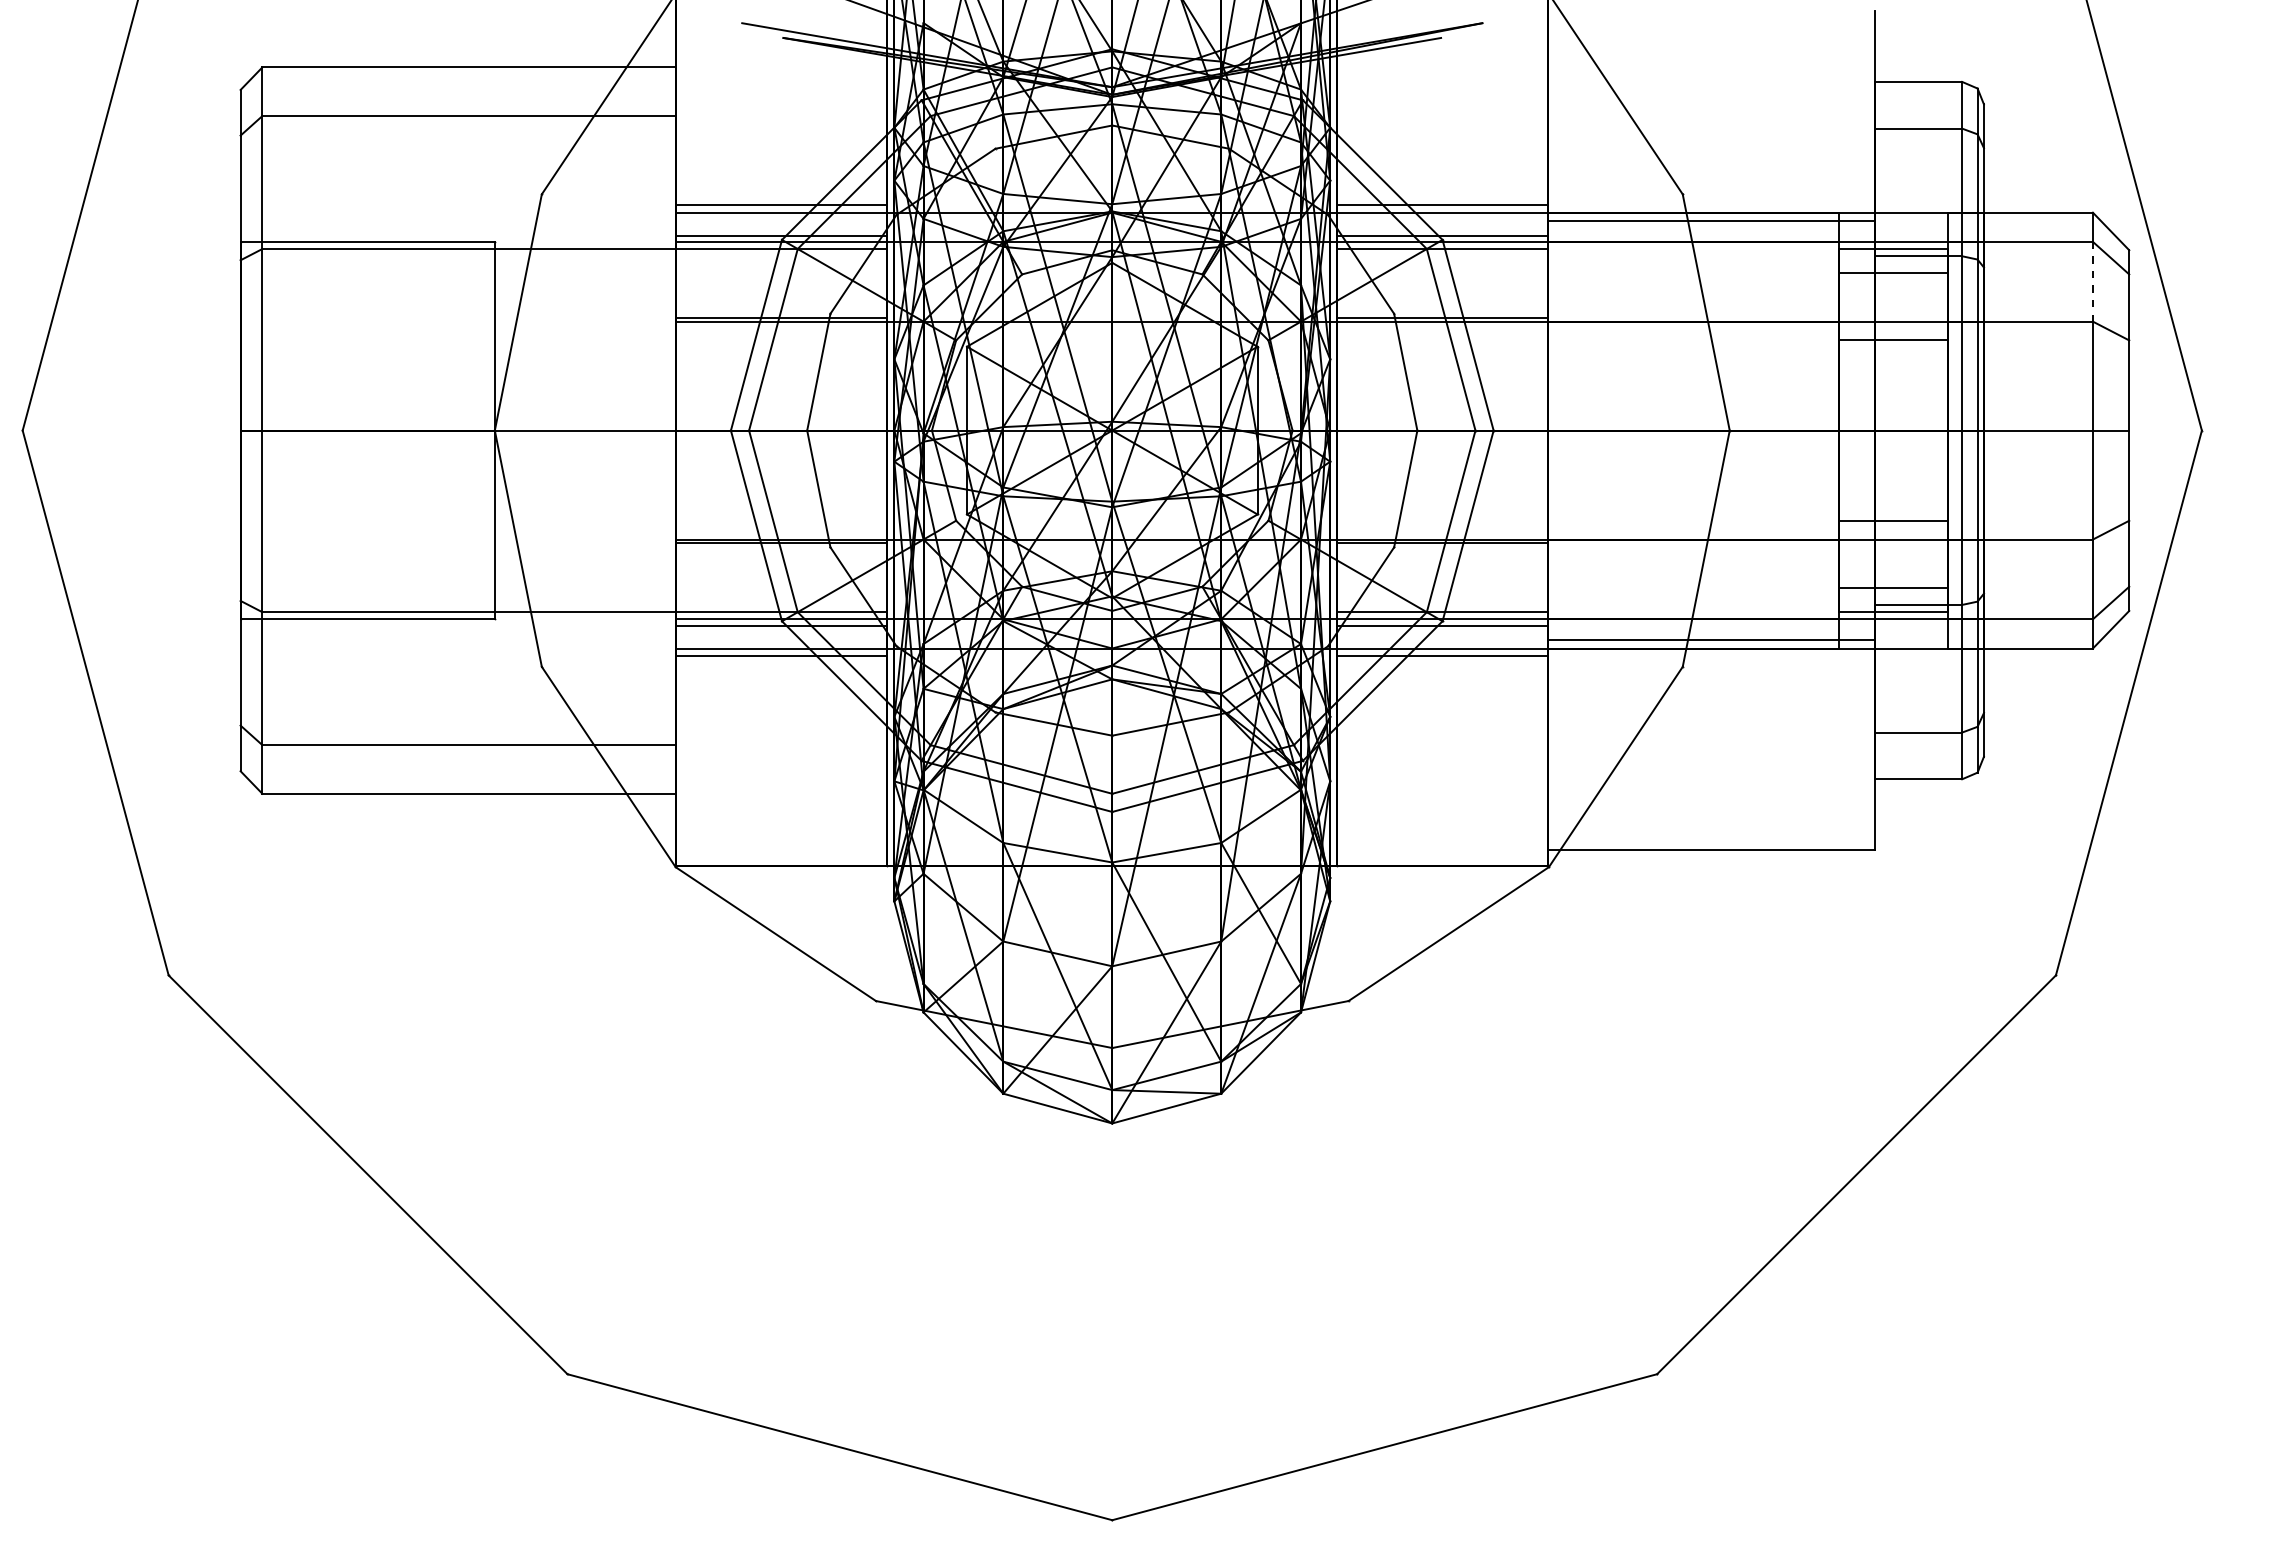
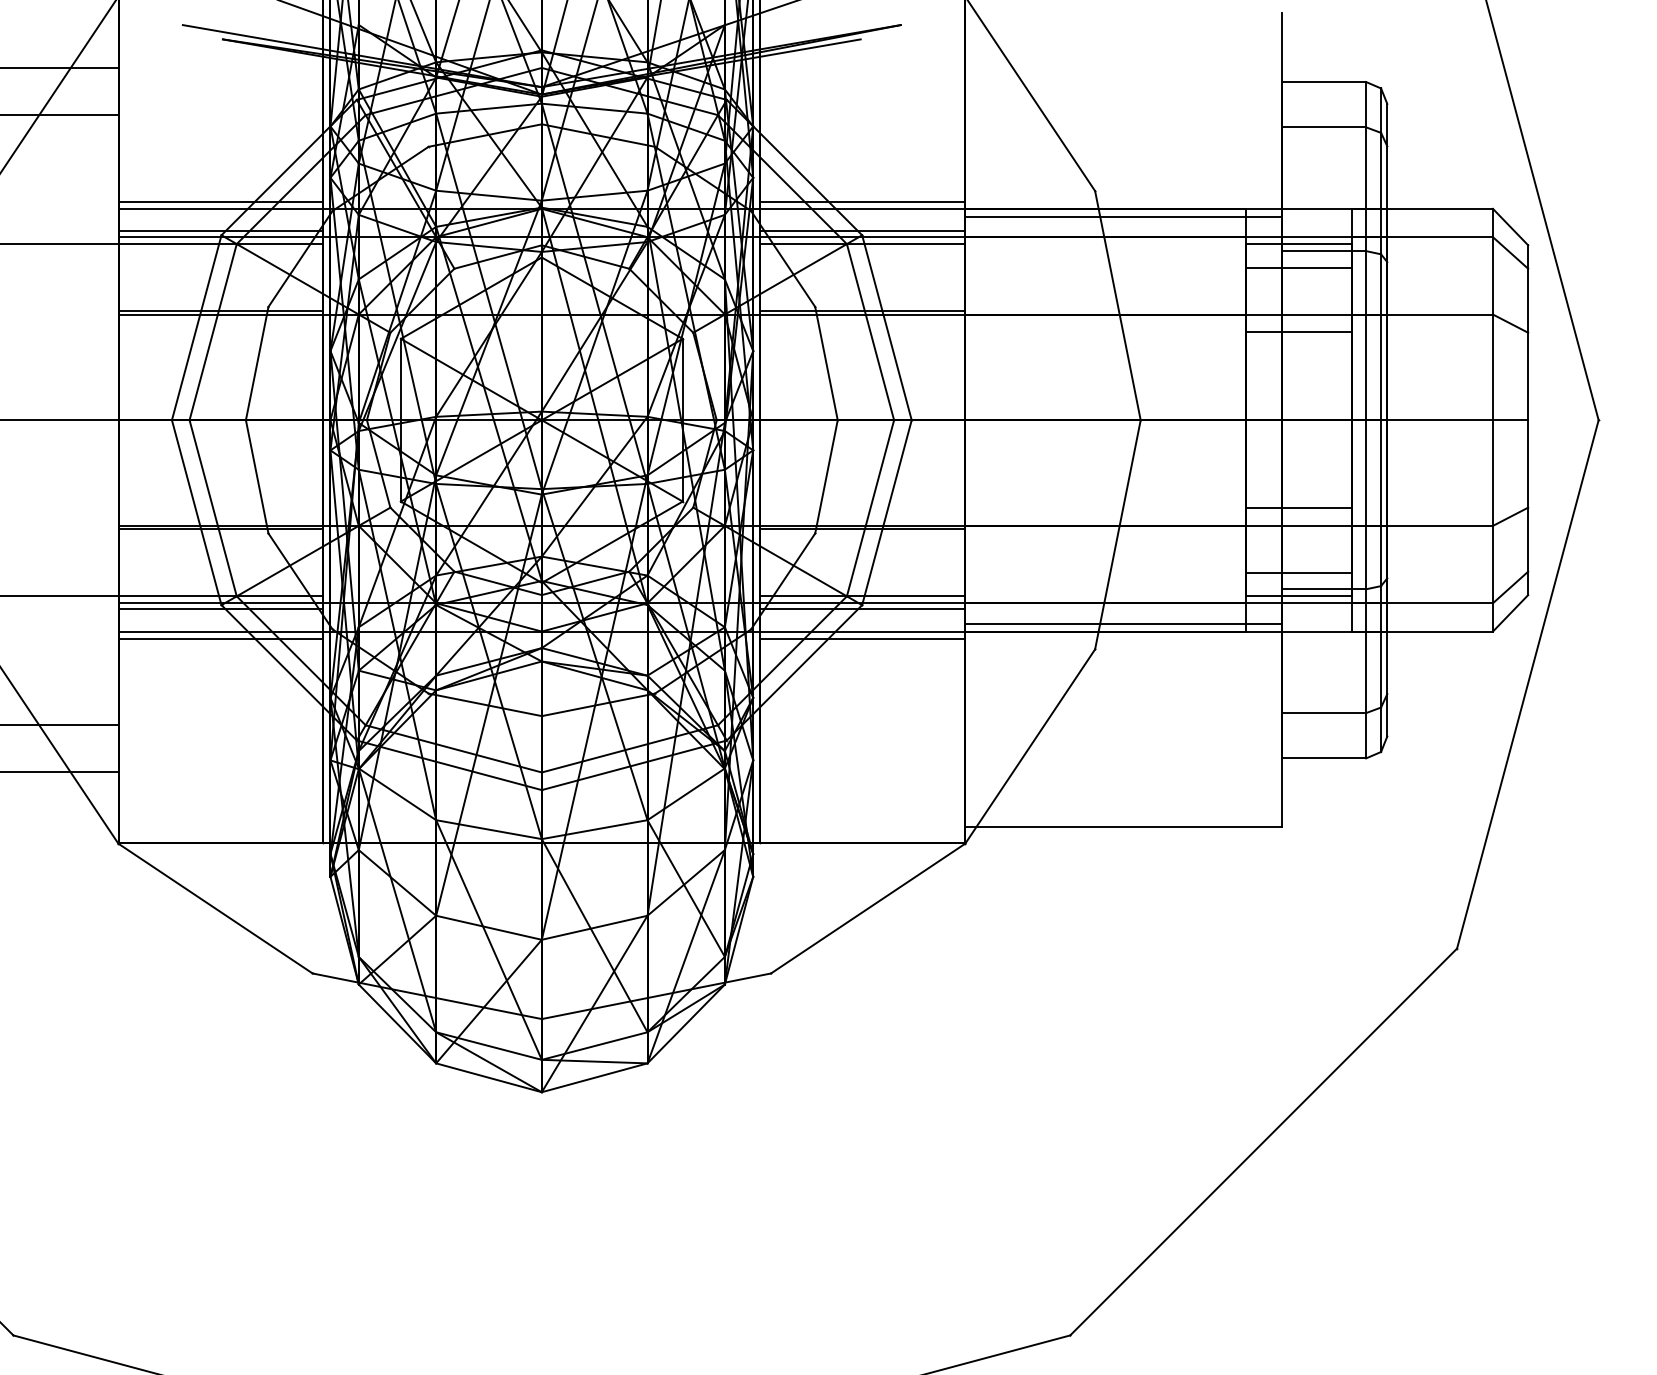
line: (2092, 281) -> (1492, 275), dashed -> solid

